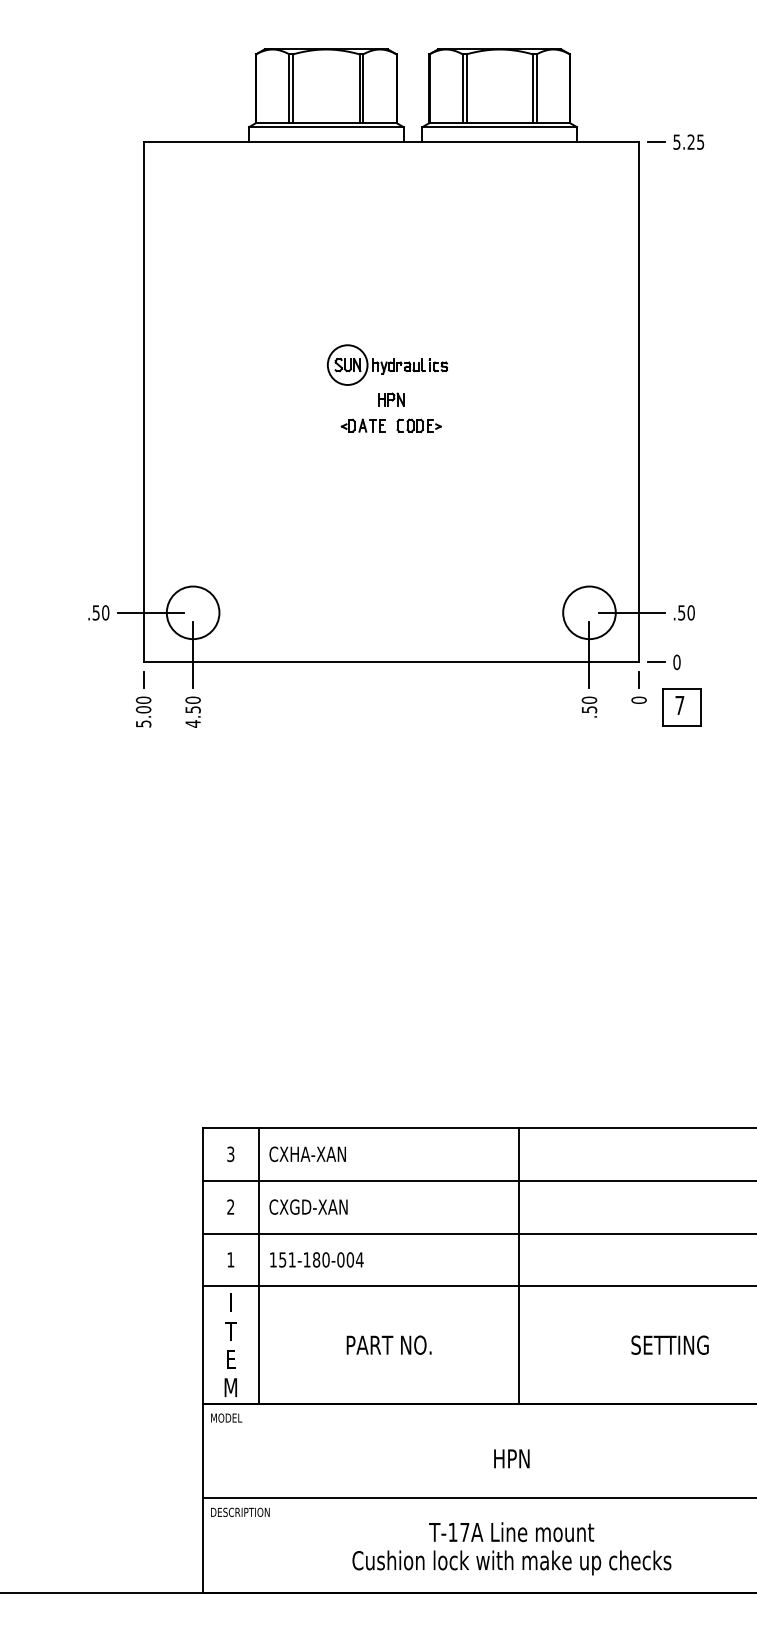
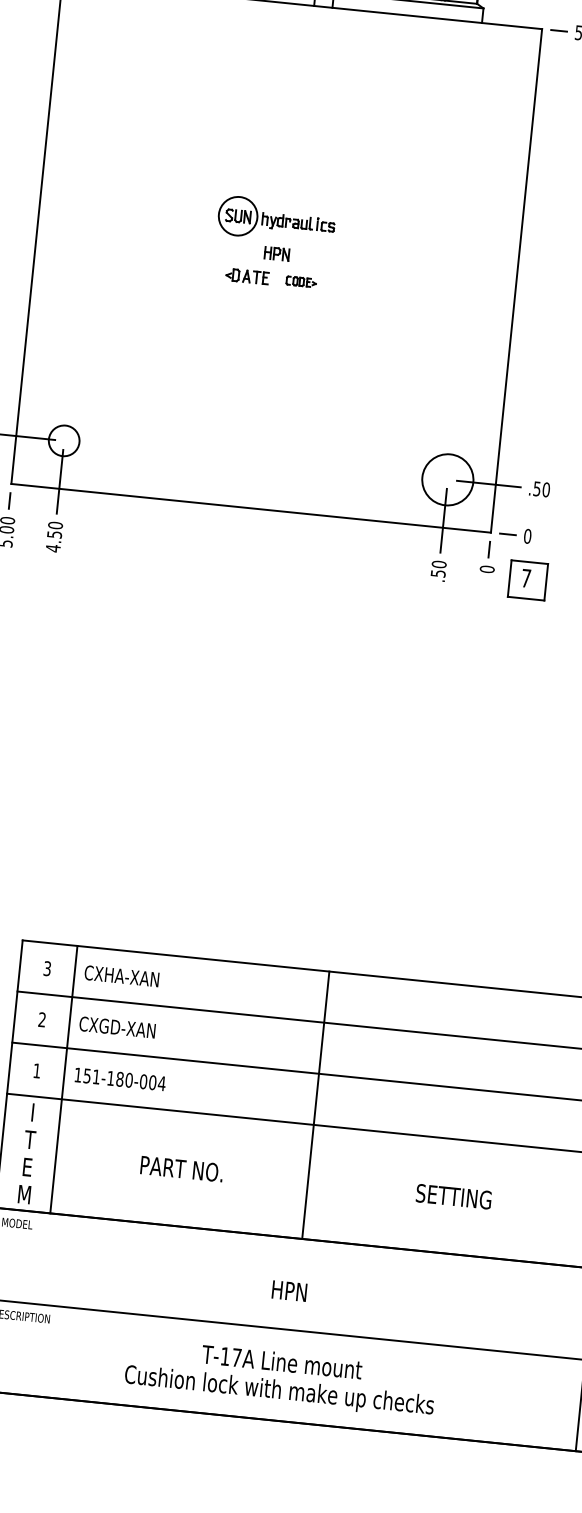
part: (418, 425) -> (300, 281), size x0.7
circle: (192, 612) -> (63, 440), size x0.6

